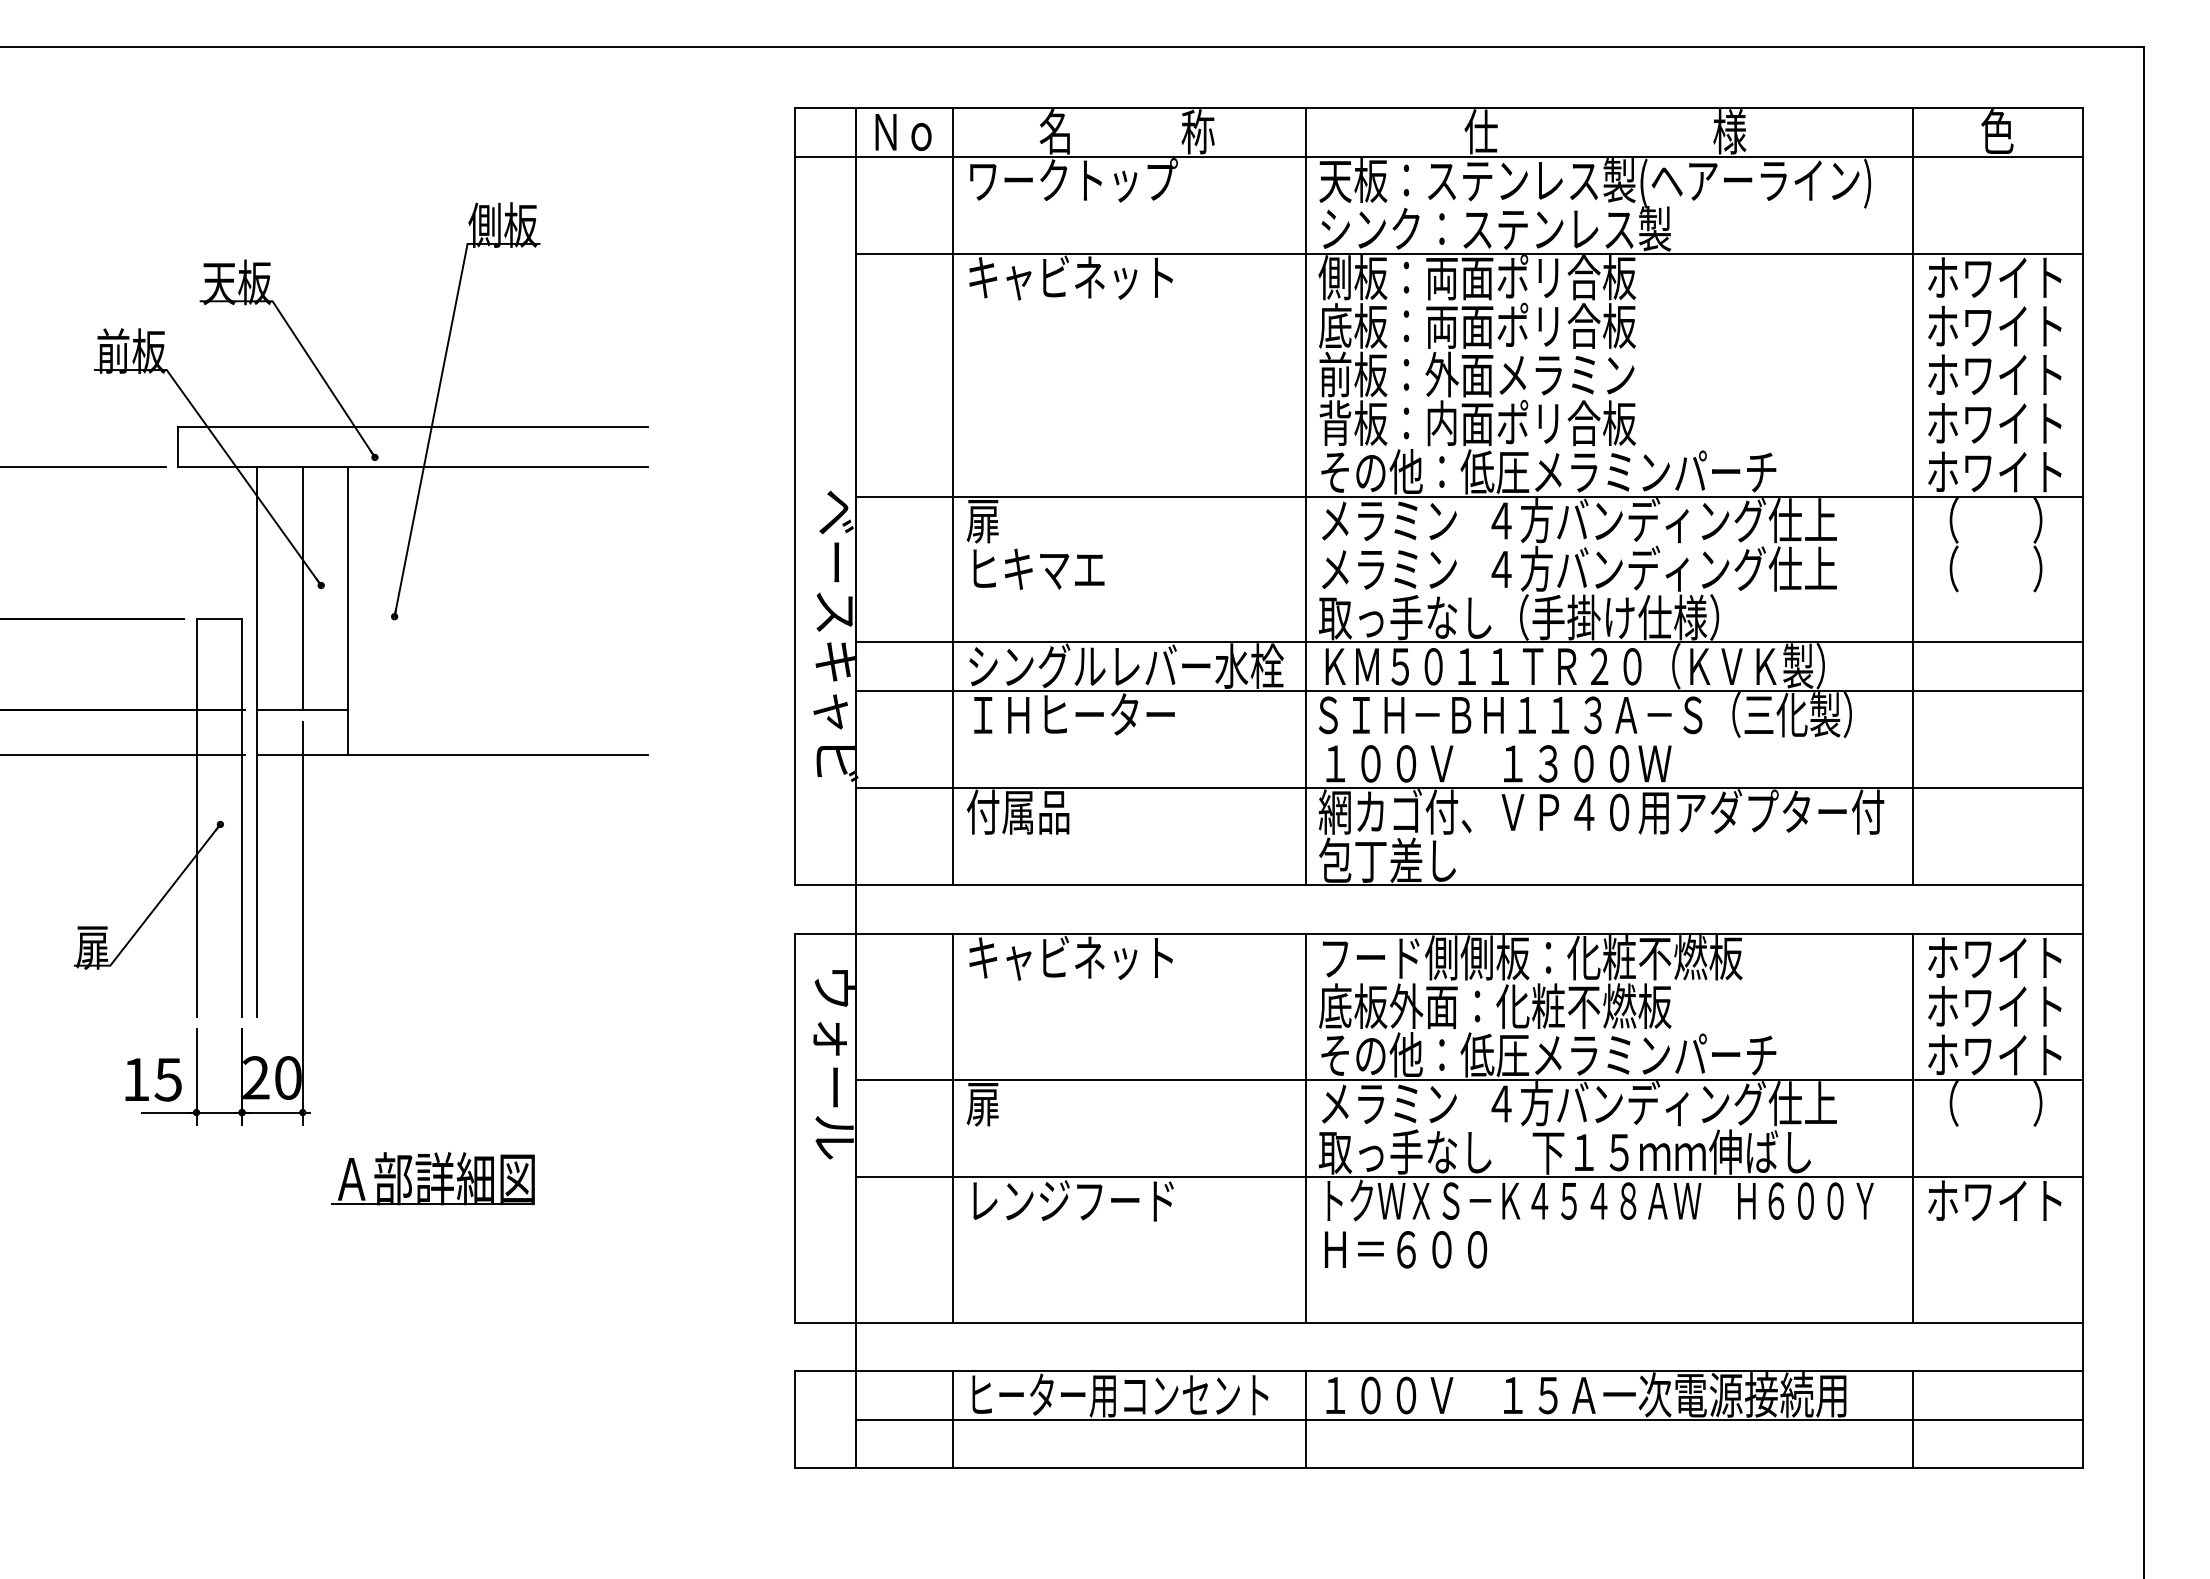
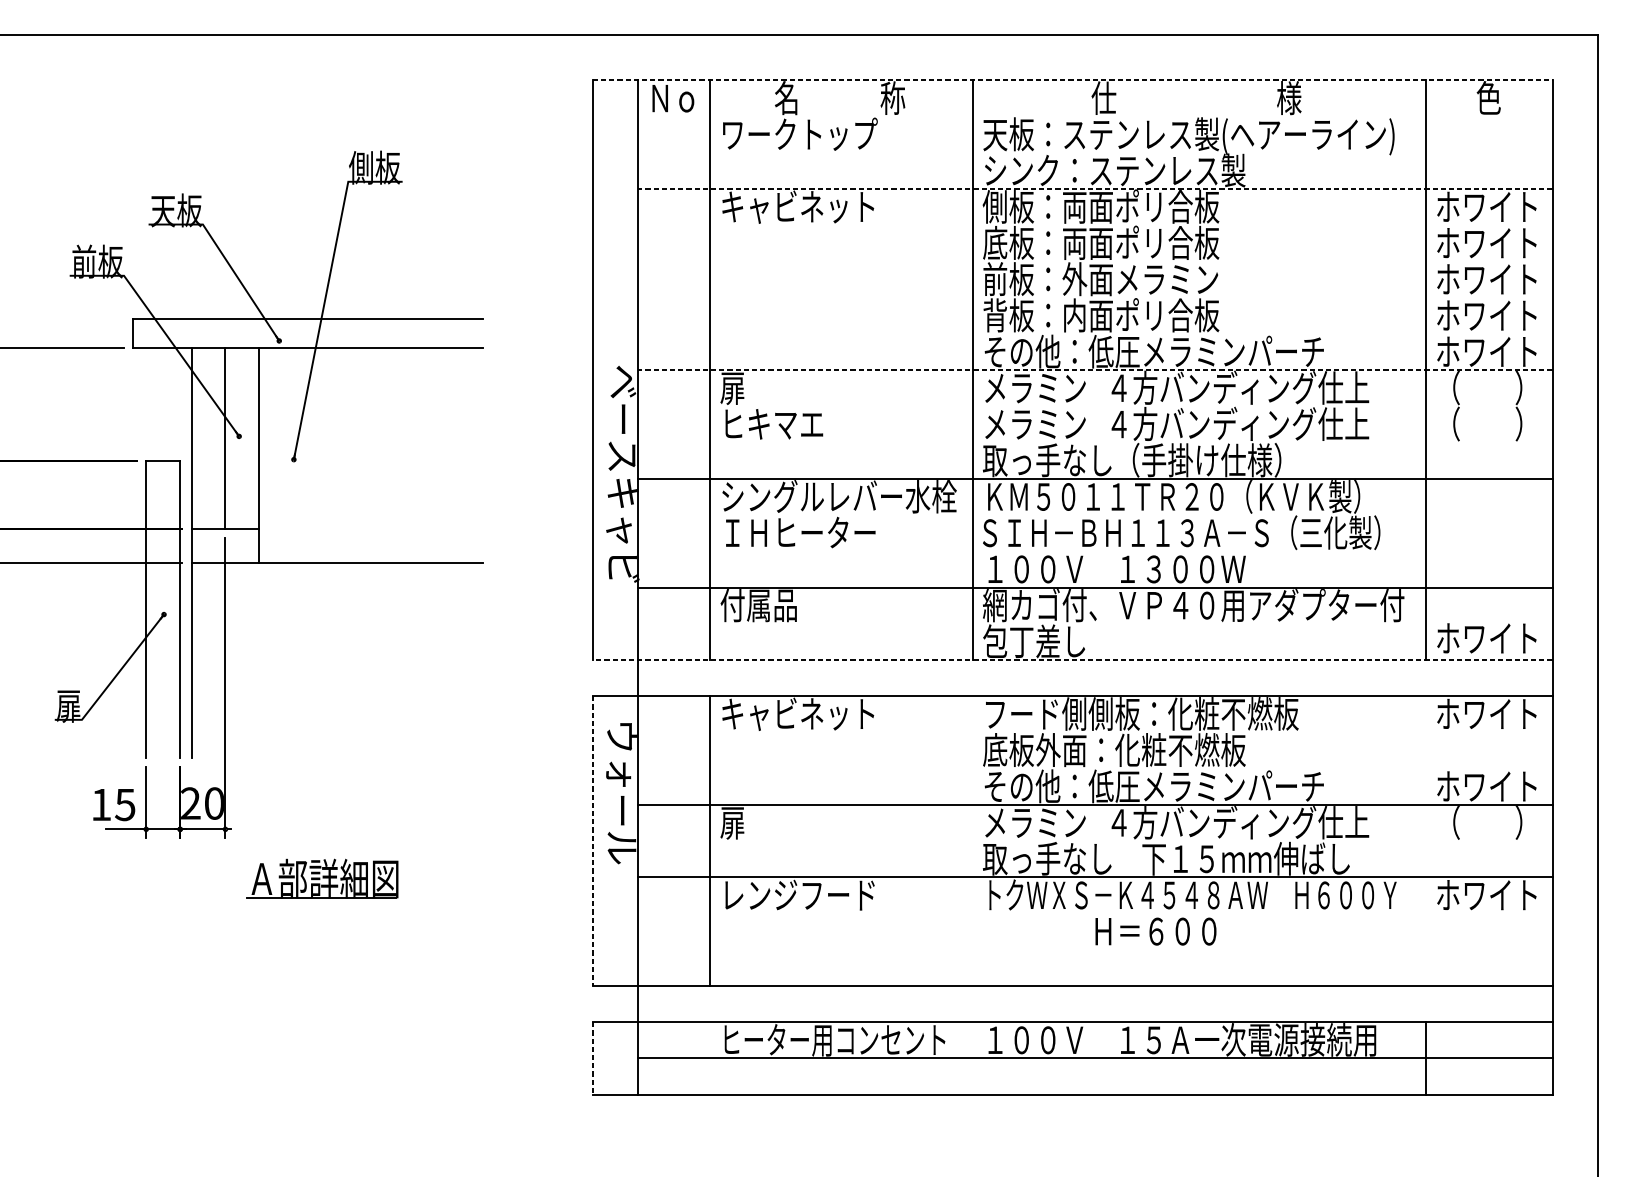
line: (1439, 108) -> (1072, 80), solid -> dashed
line: (1438, 156) -> (1072, 116), removed
line: (1469, 253) -> (1095, 188), solid -> dashed
line: (1469, 496) -> (1095, 370), solid -> dashed
line: (1469, 691) -> (1095, 515), removed
line: (1439, 885) -> (1072, 660), solid -> dashed
text: (1994, 1006) -> (1486, 638), moved
line: (795, 1128) -> (592, 841), solid -> dashed
line: (1305, 1128) -> (972, 841), removed
line: (1912, 1128) -> (1425, 841), removed
text: (1406, 1249) -> (1156, 931), moved
line: (795, 1419) -> (592, 1058), solid -> dashed
line: (953, 1419) -> (710, 1058), removed
line: (1305, 1419) -> (972, 1058), removed

